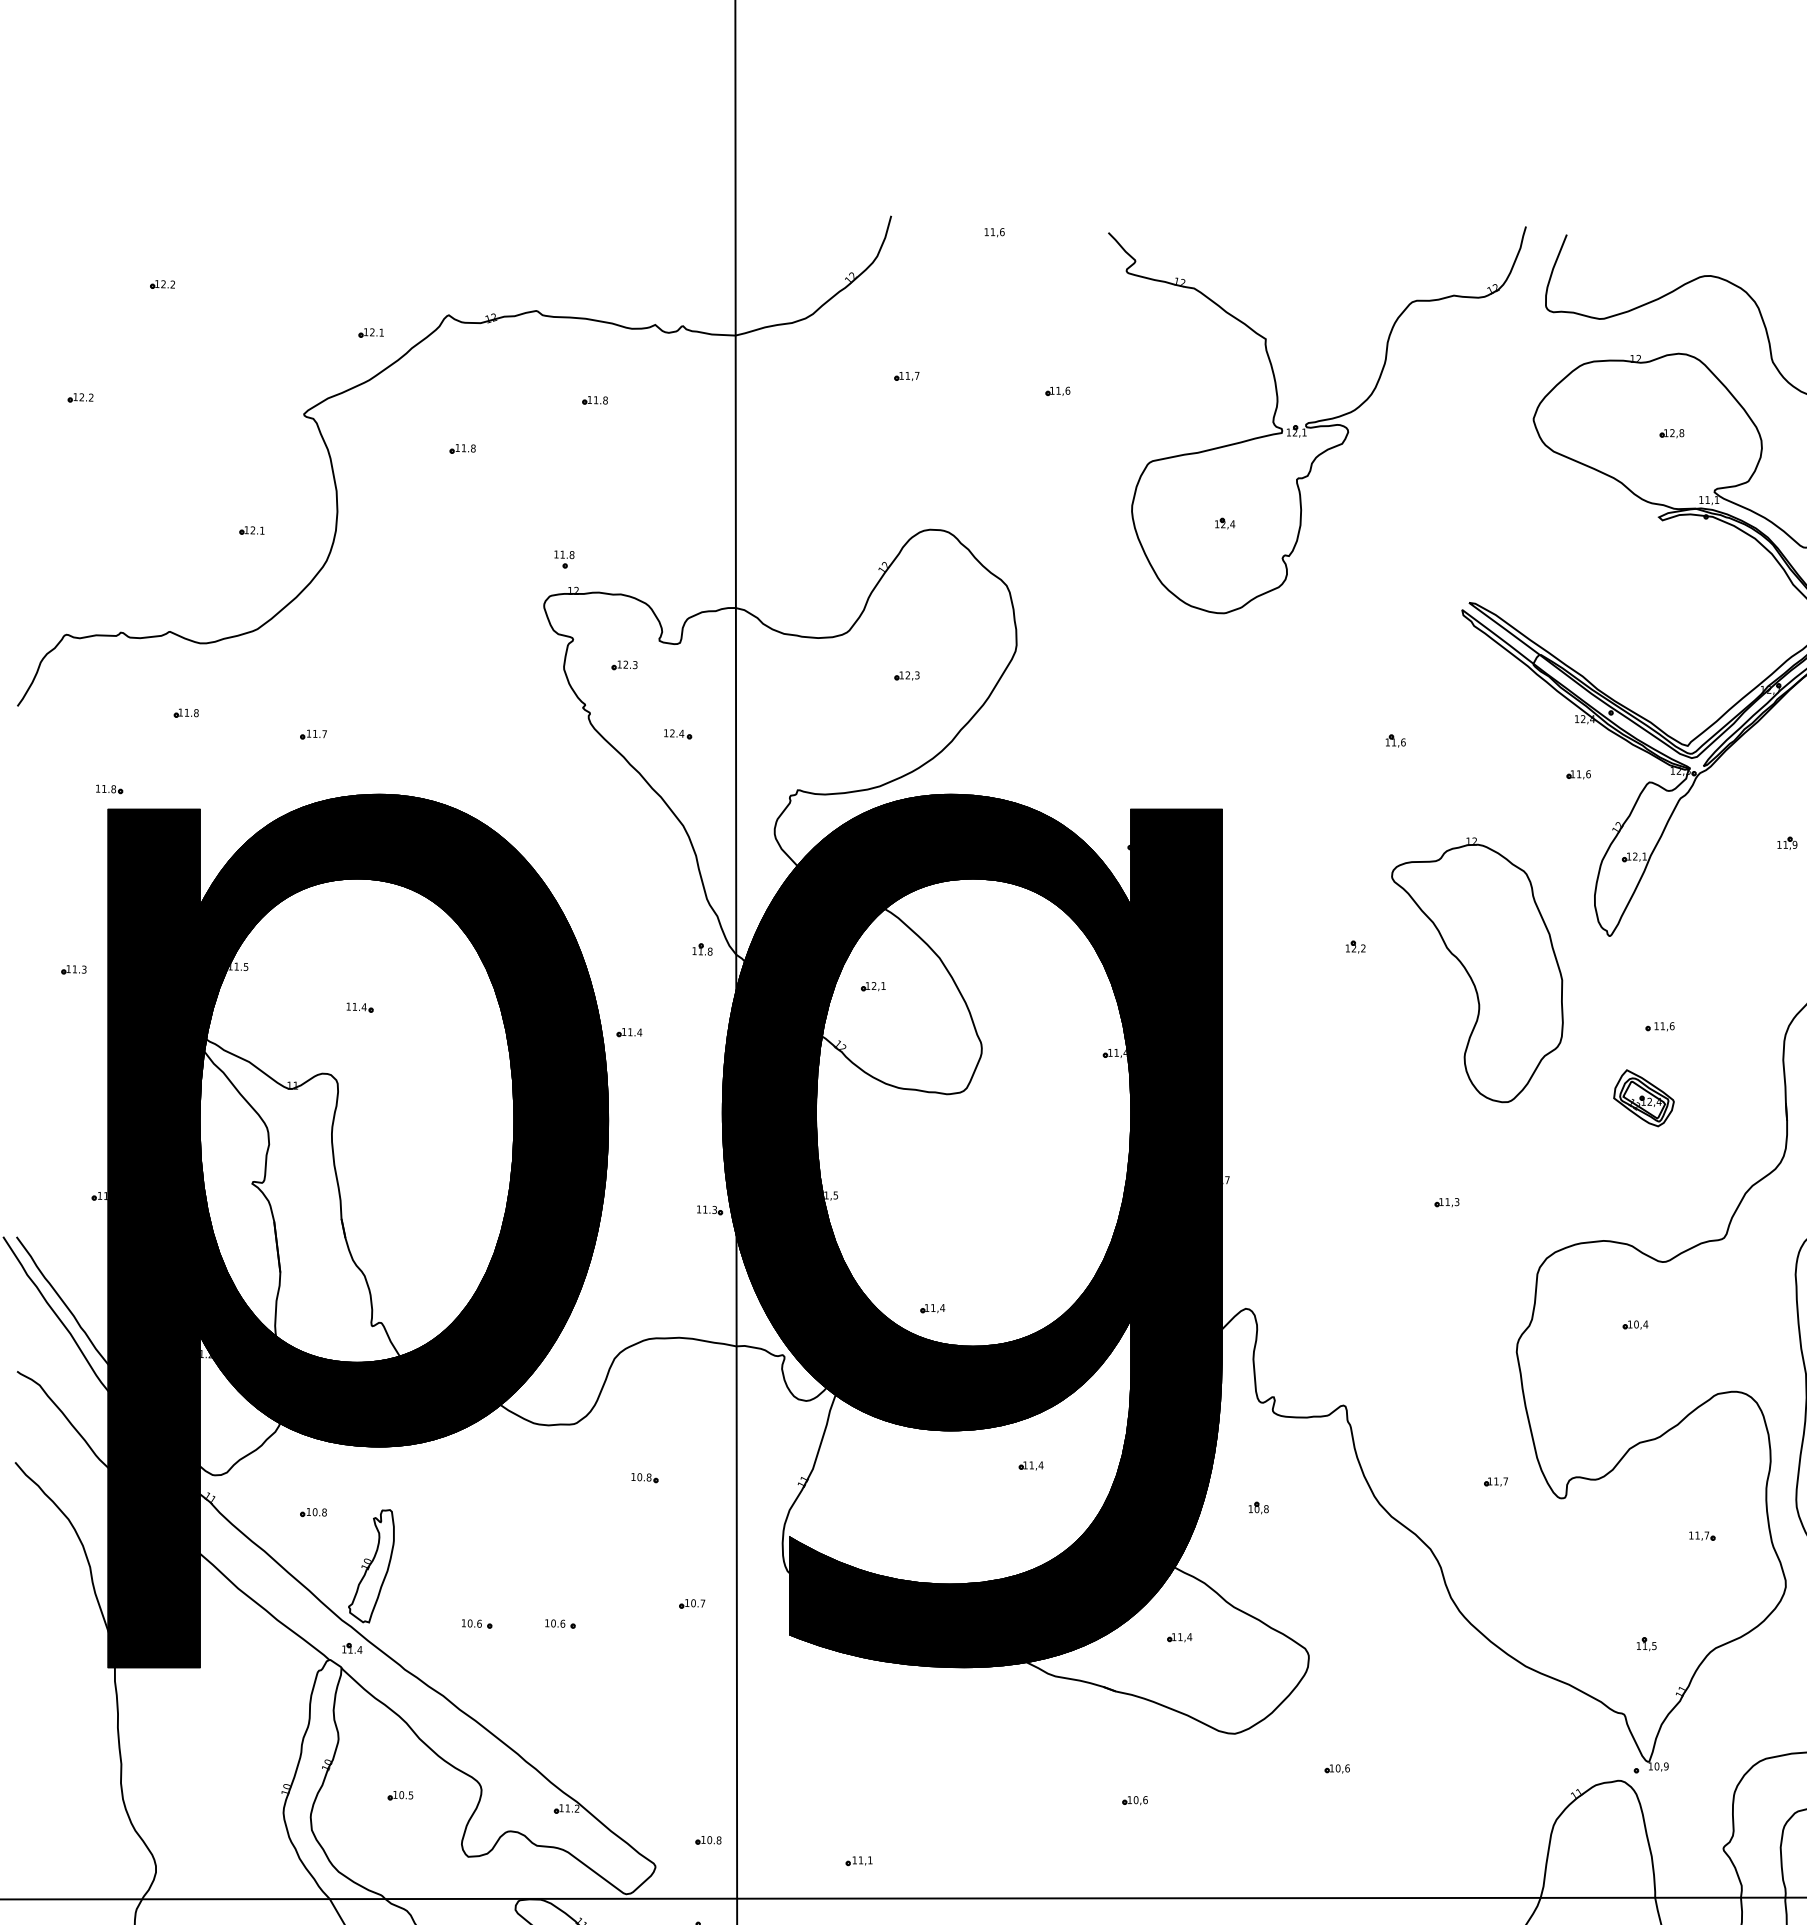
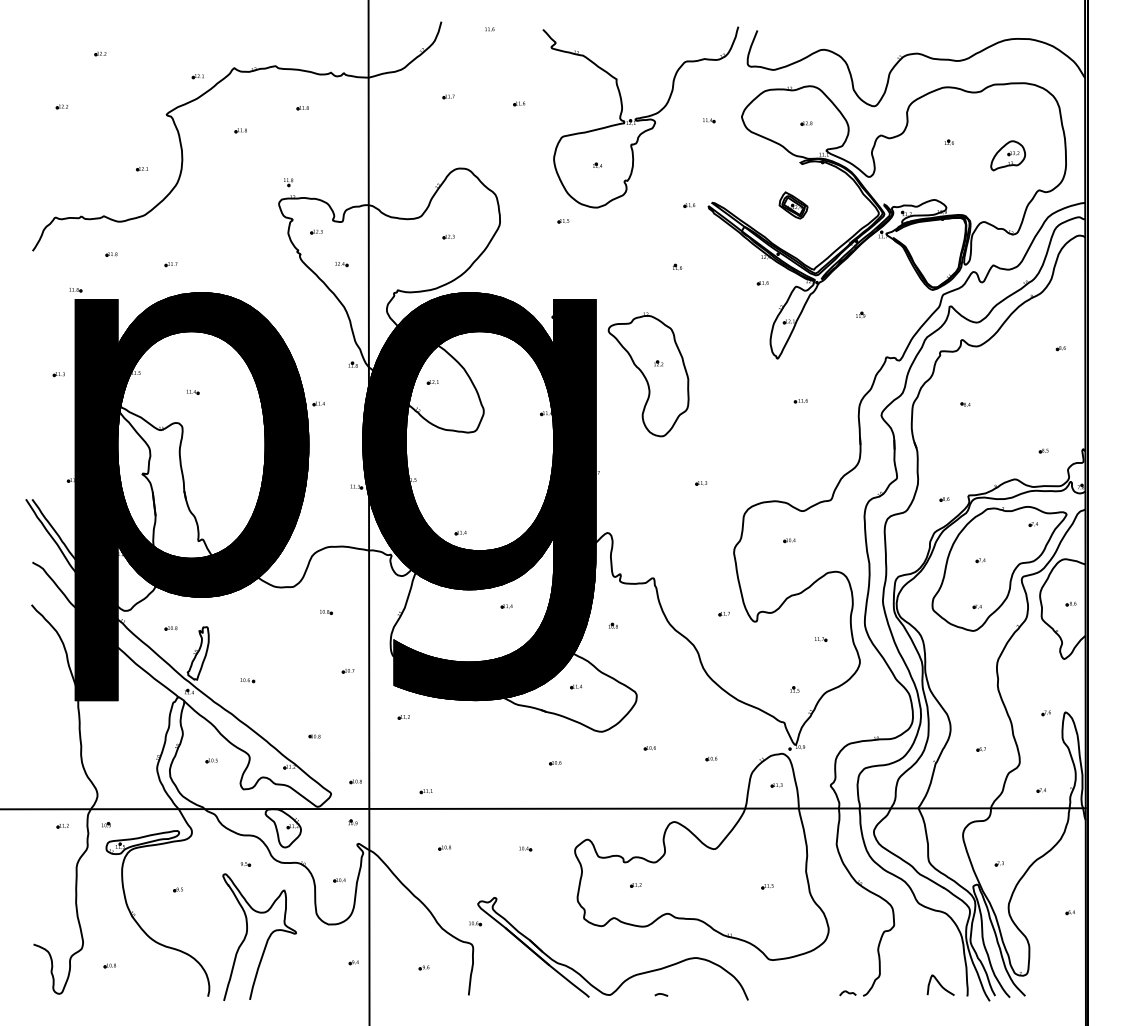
part: (1464, 427) -> (709, 120), added
part: (1421, 608) -> (689, 205), added
part: (1152, 642) -> (563, 221), added
part: (1477, 970) -> (648, 374), moved
part: (1643, 1098) -> (793, 205), moved
part: (560, 1624) -> (286, 680), removed
part: (810, 1703) -> (403, 717), added
part: (619, 1743) -> (314, 736), added
part: (1468, 1790) -> (711, 758), added
part: (1607, 1848) -> (776, 785), added

